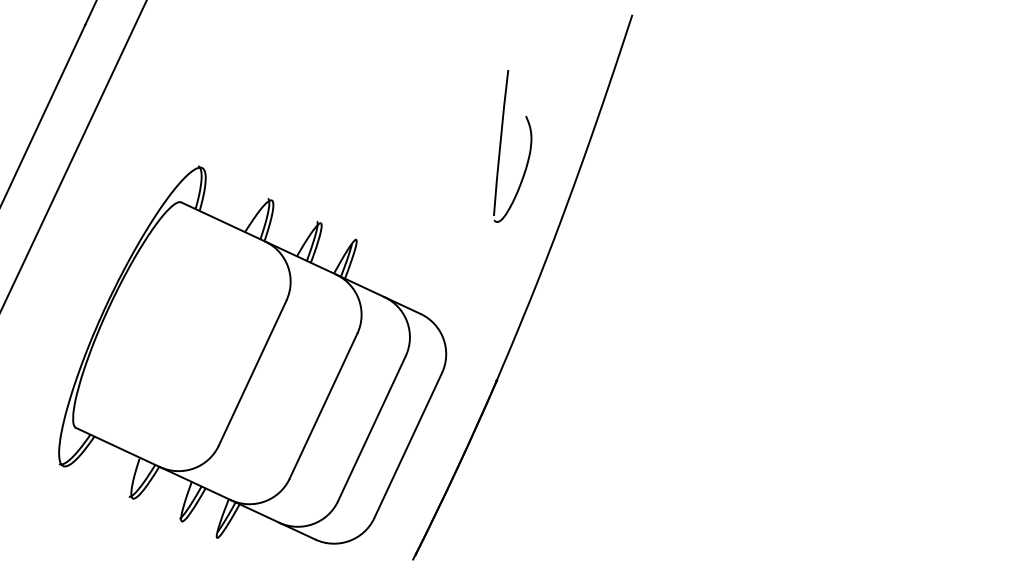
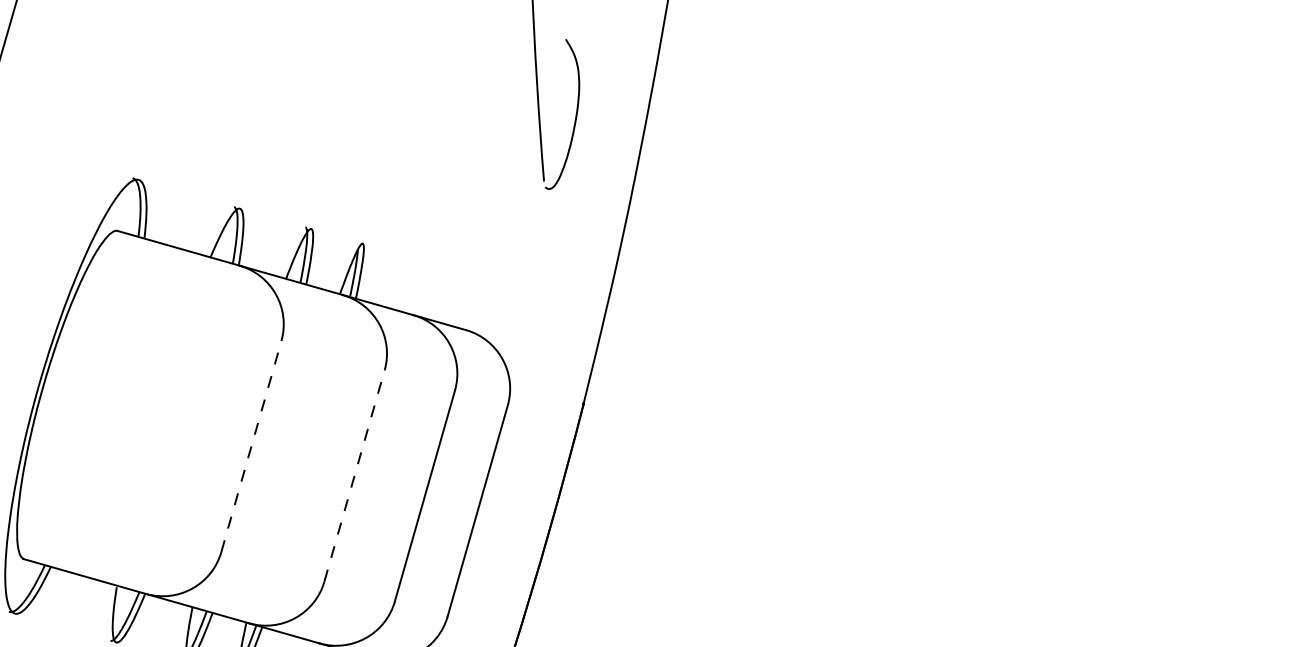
line: (252, 372) -> (251, 445), solid -> dashed
line: (323, 406) -> (354, 476), solid -> dashed

